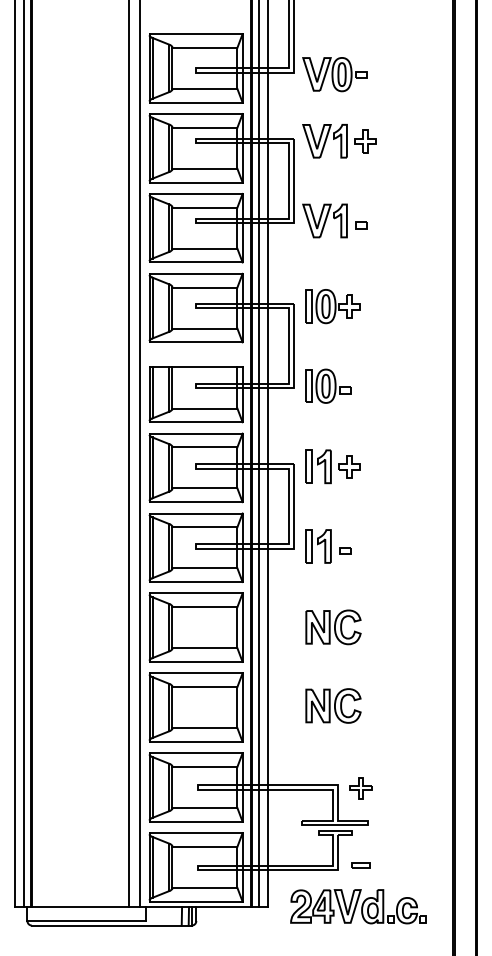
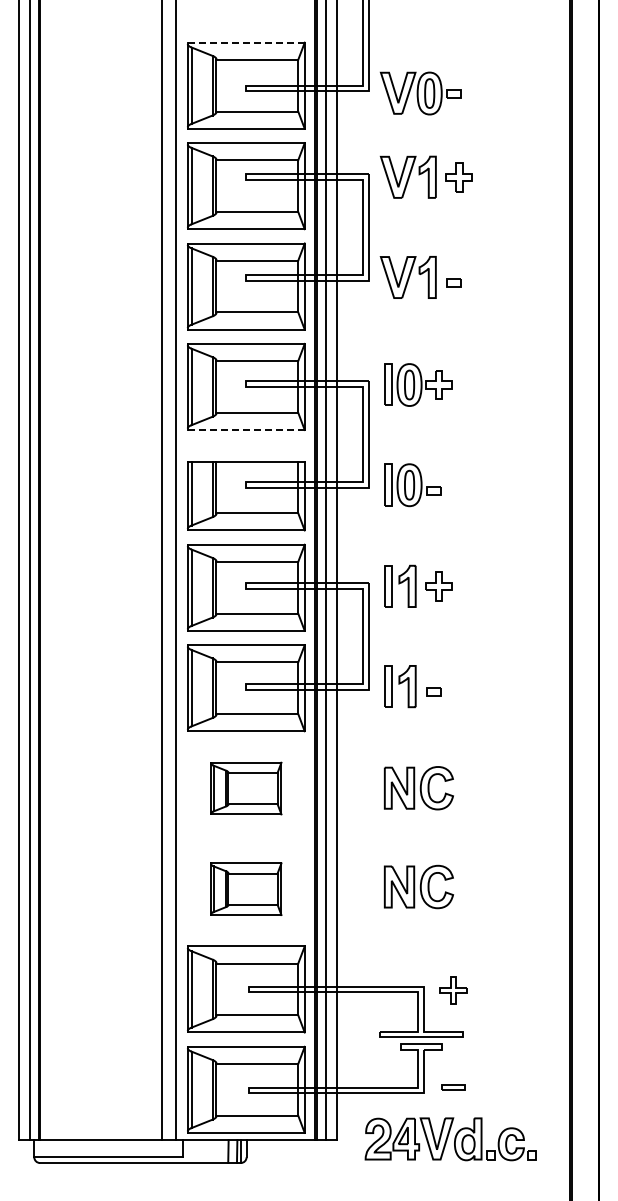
line: (195, 33) -> (245, 42), solid -> dashed
line: (196, 342) -> (246, 430), solid -> dashed
part: (196, 627) -> (246, 788), size x0.6
part: (196, 707) -> (246, 889), size x0.6

